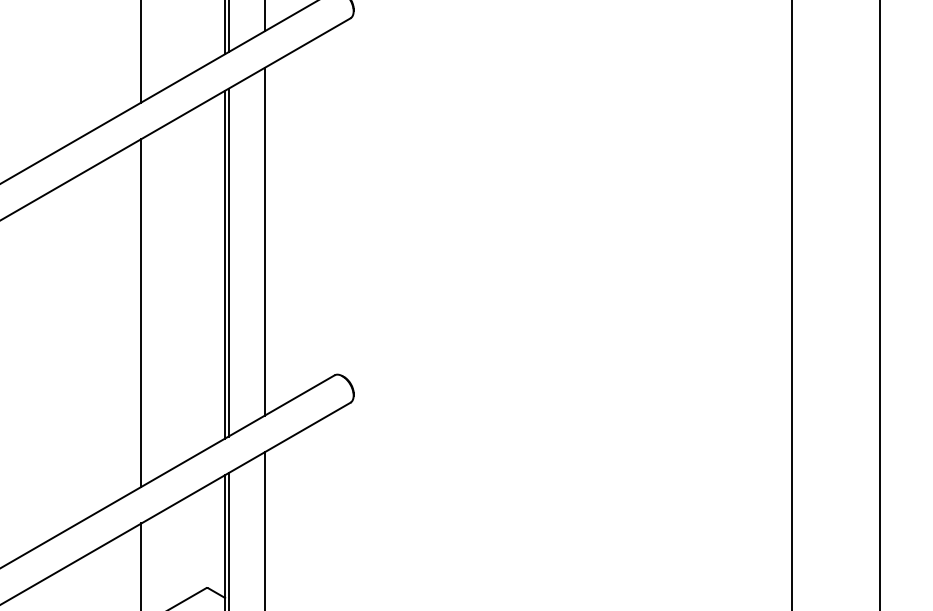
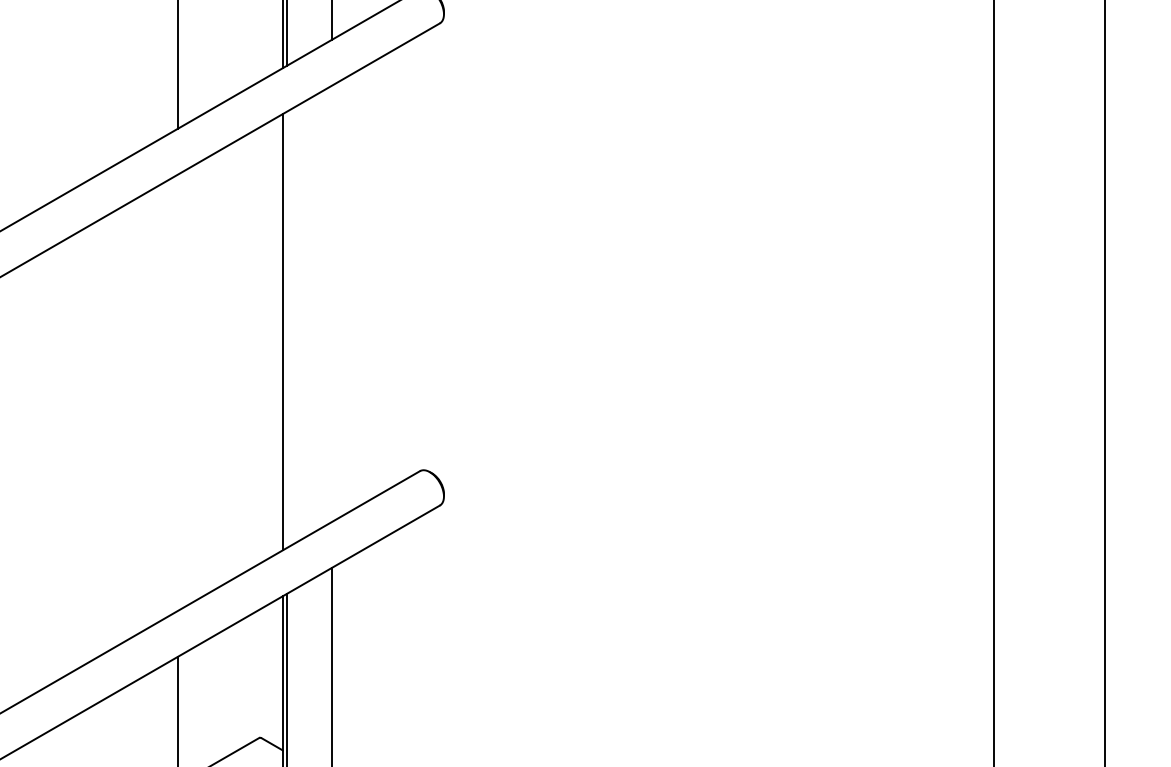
line: (264, 241) -> (332, 303), removed
line: (228, 262) -> (287, 329), removed
line: (141, 312) -> (177, 392), removed

